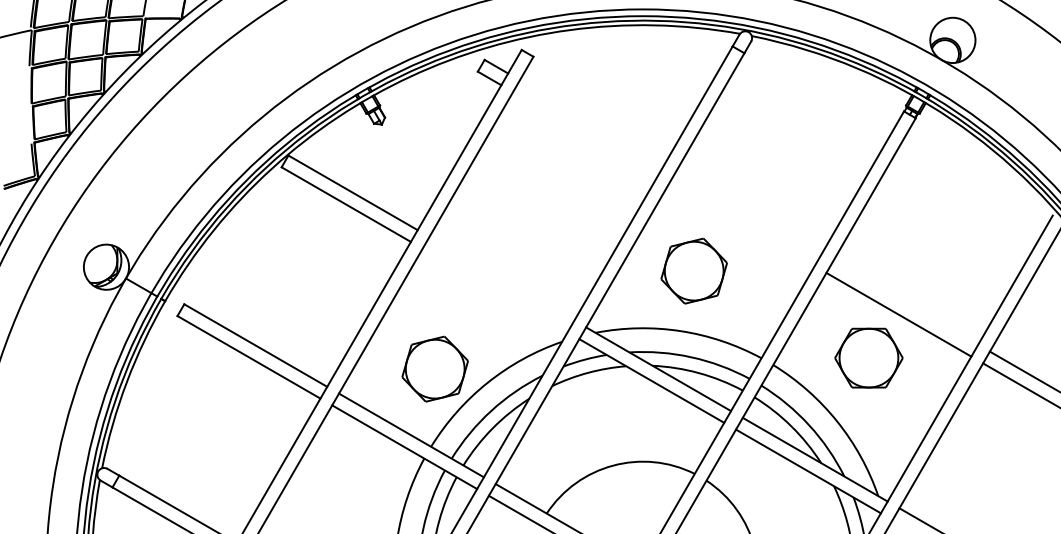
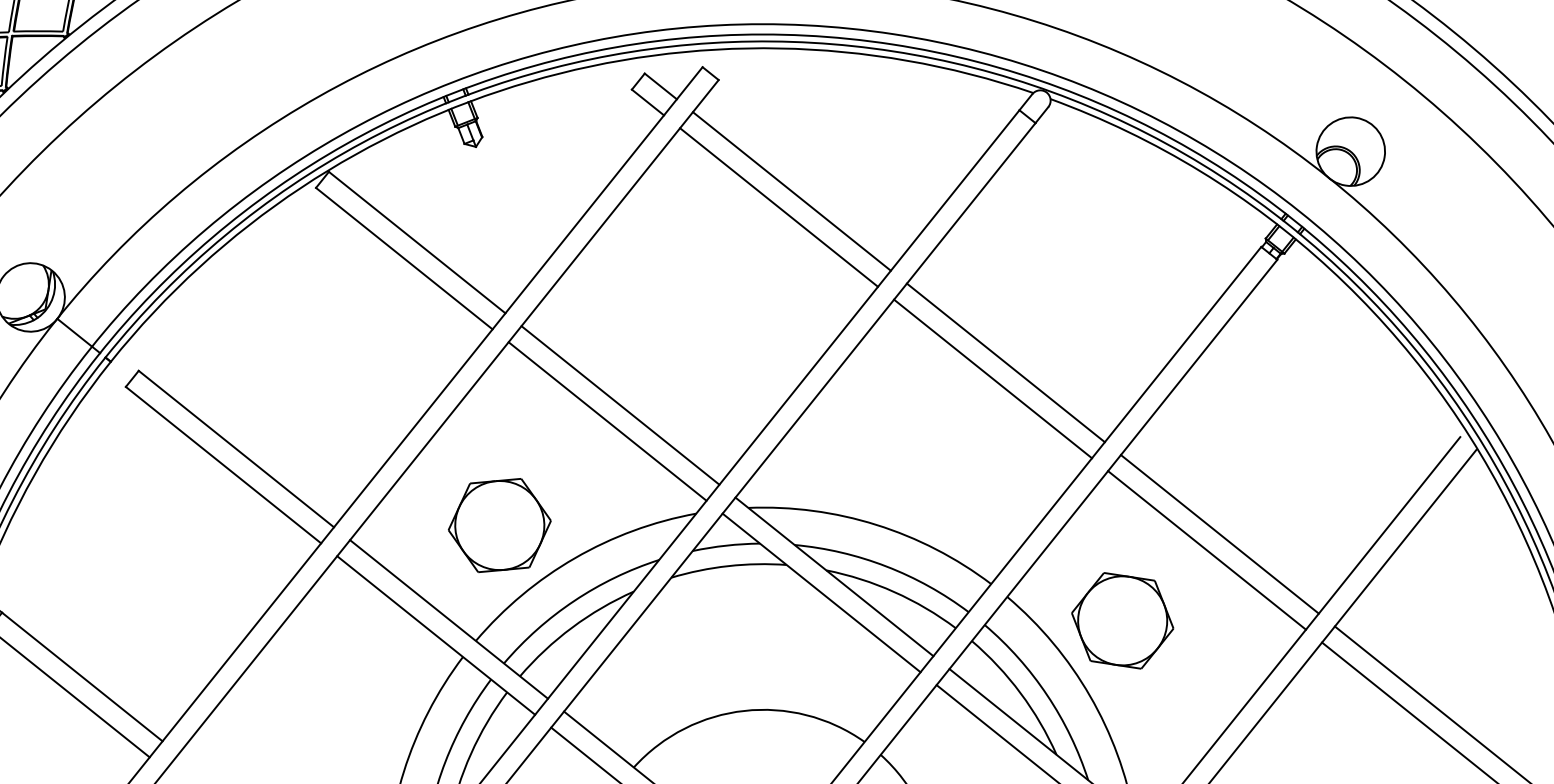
line: (591, 121) -> (790, 190), added
line: (585, 133) -> (779, 206), added
line: (748, 212) -> (1005, 362), added
line: (741, 224) -> (991, 379), added
part: (693, 270) -> (909, 436), removed
line: (501, 278) -> (619, 404), added
line: (494, 290) -> (606, 421), added
line: (905, 302) -> (1219, 533), added
part: (868, 357) -> (1122, 619), moved

